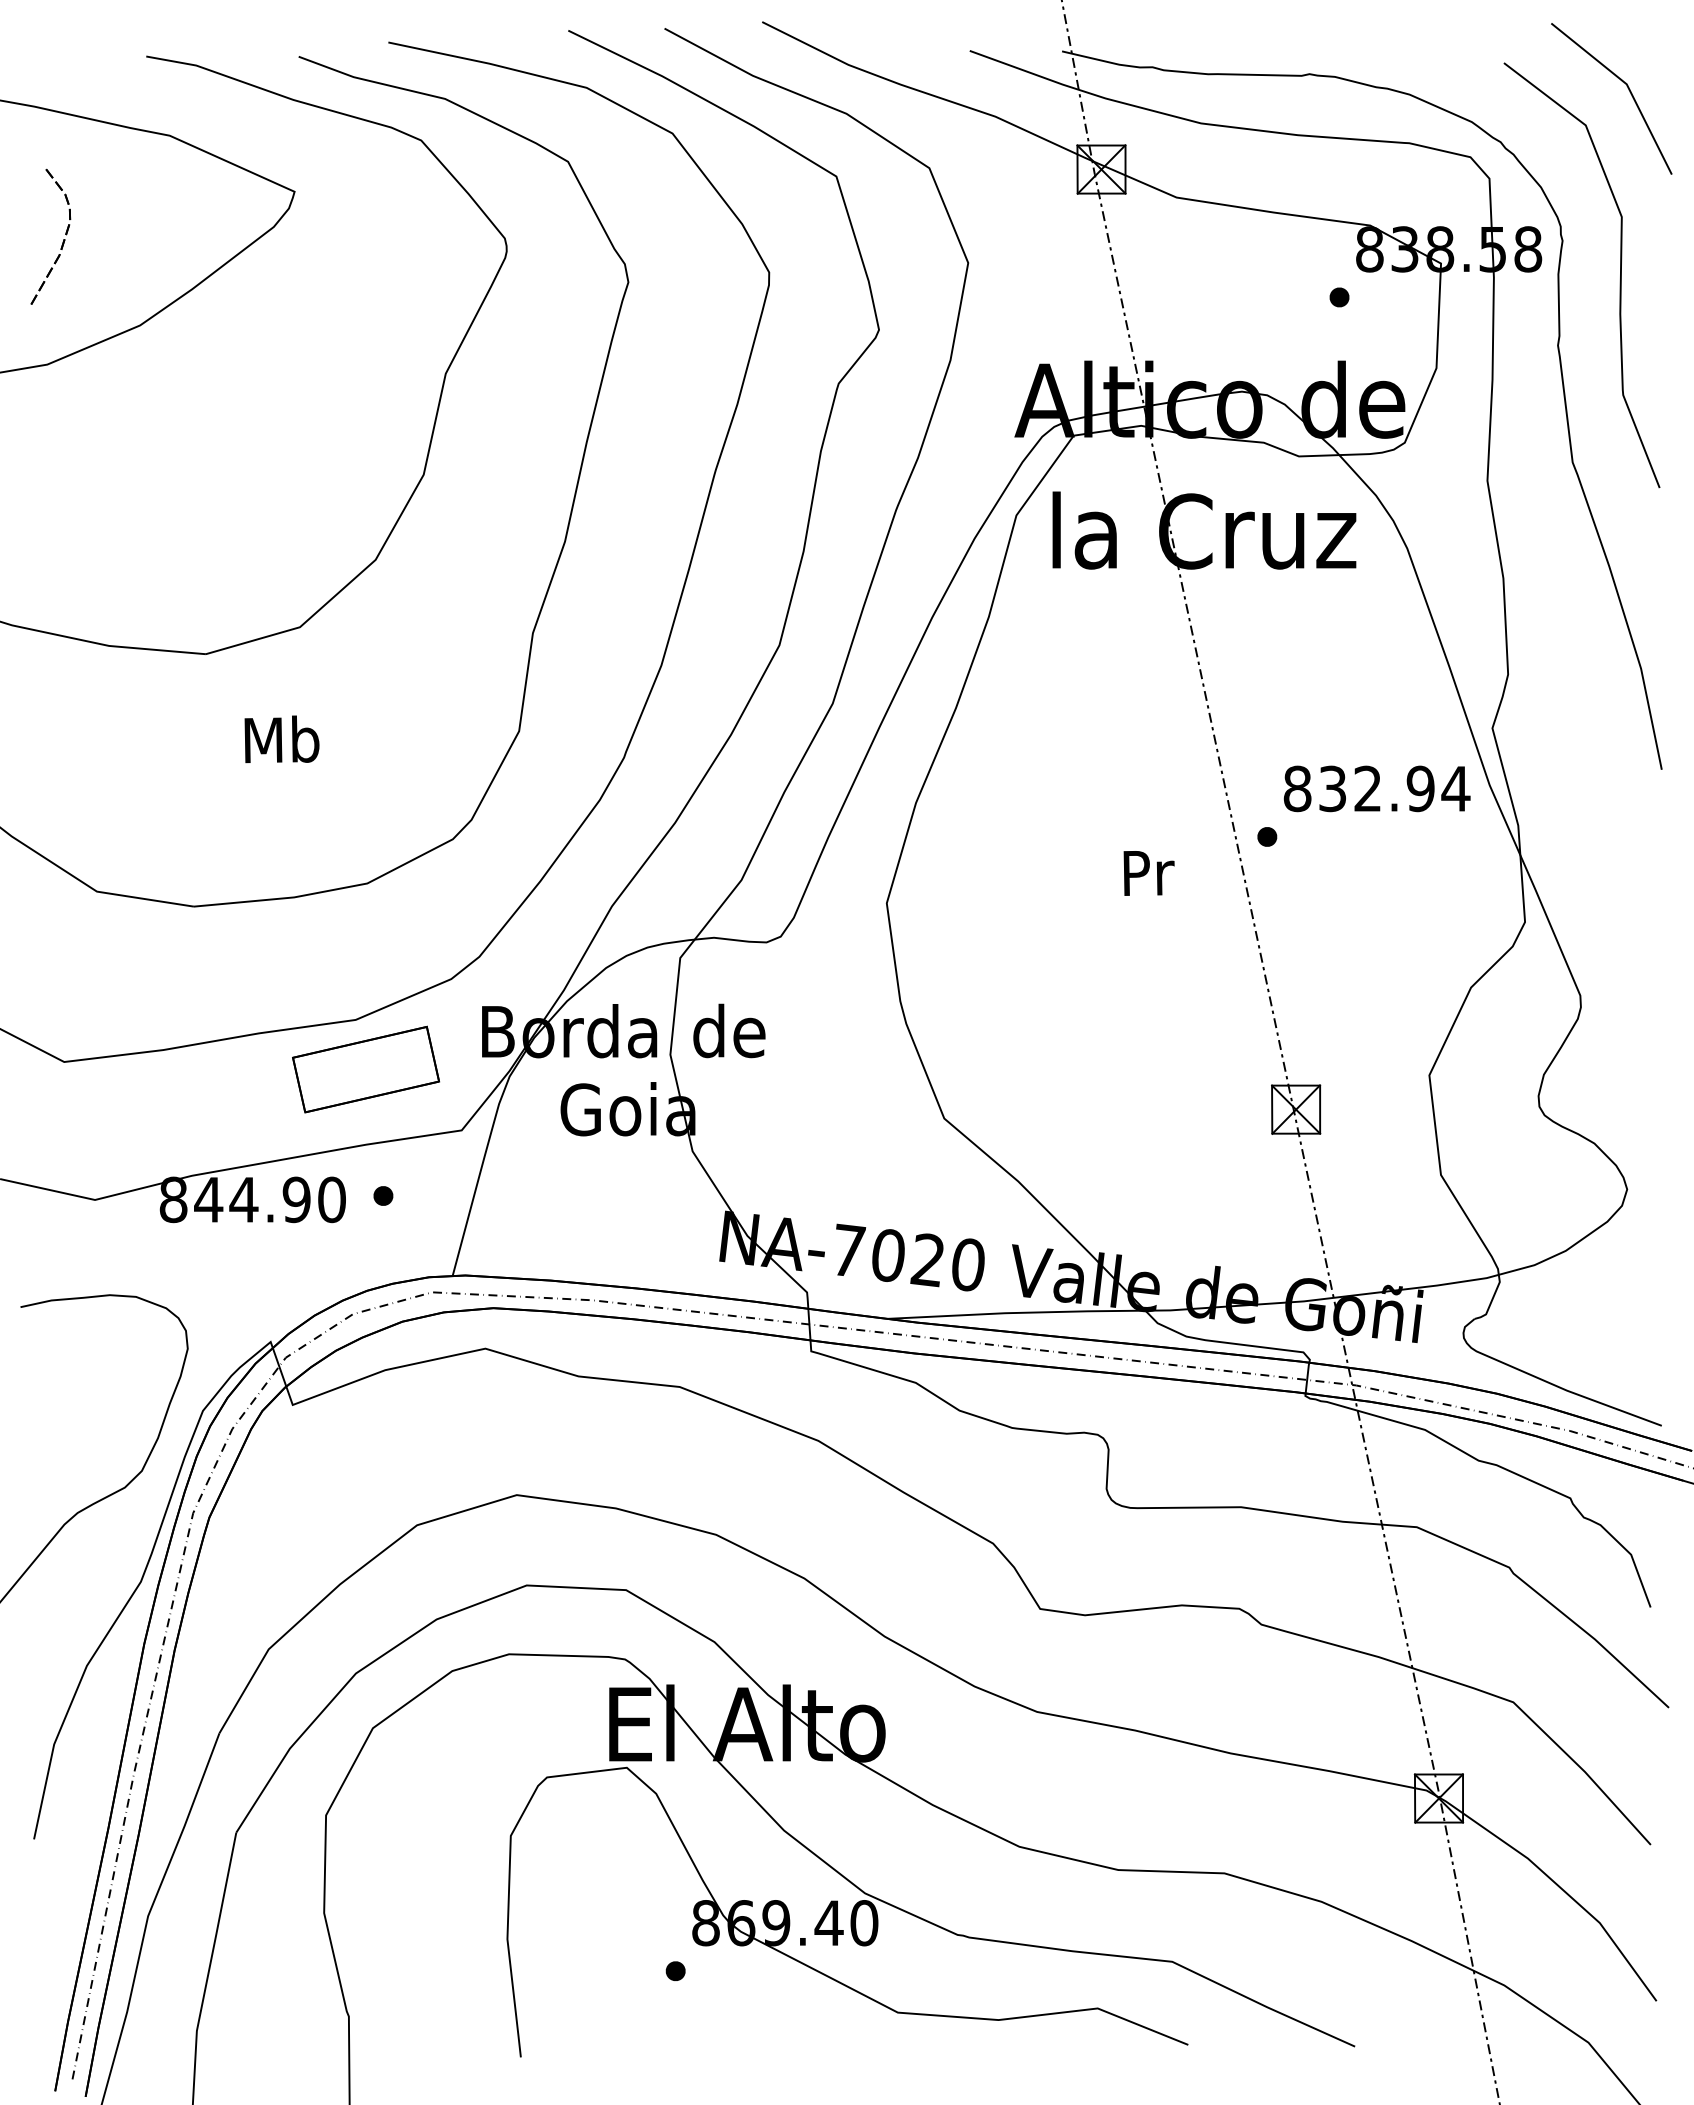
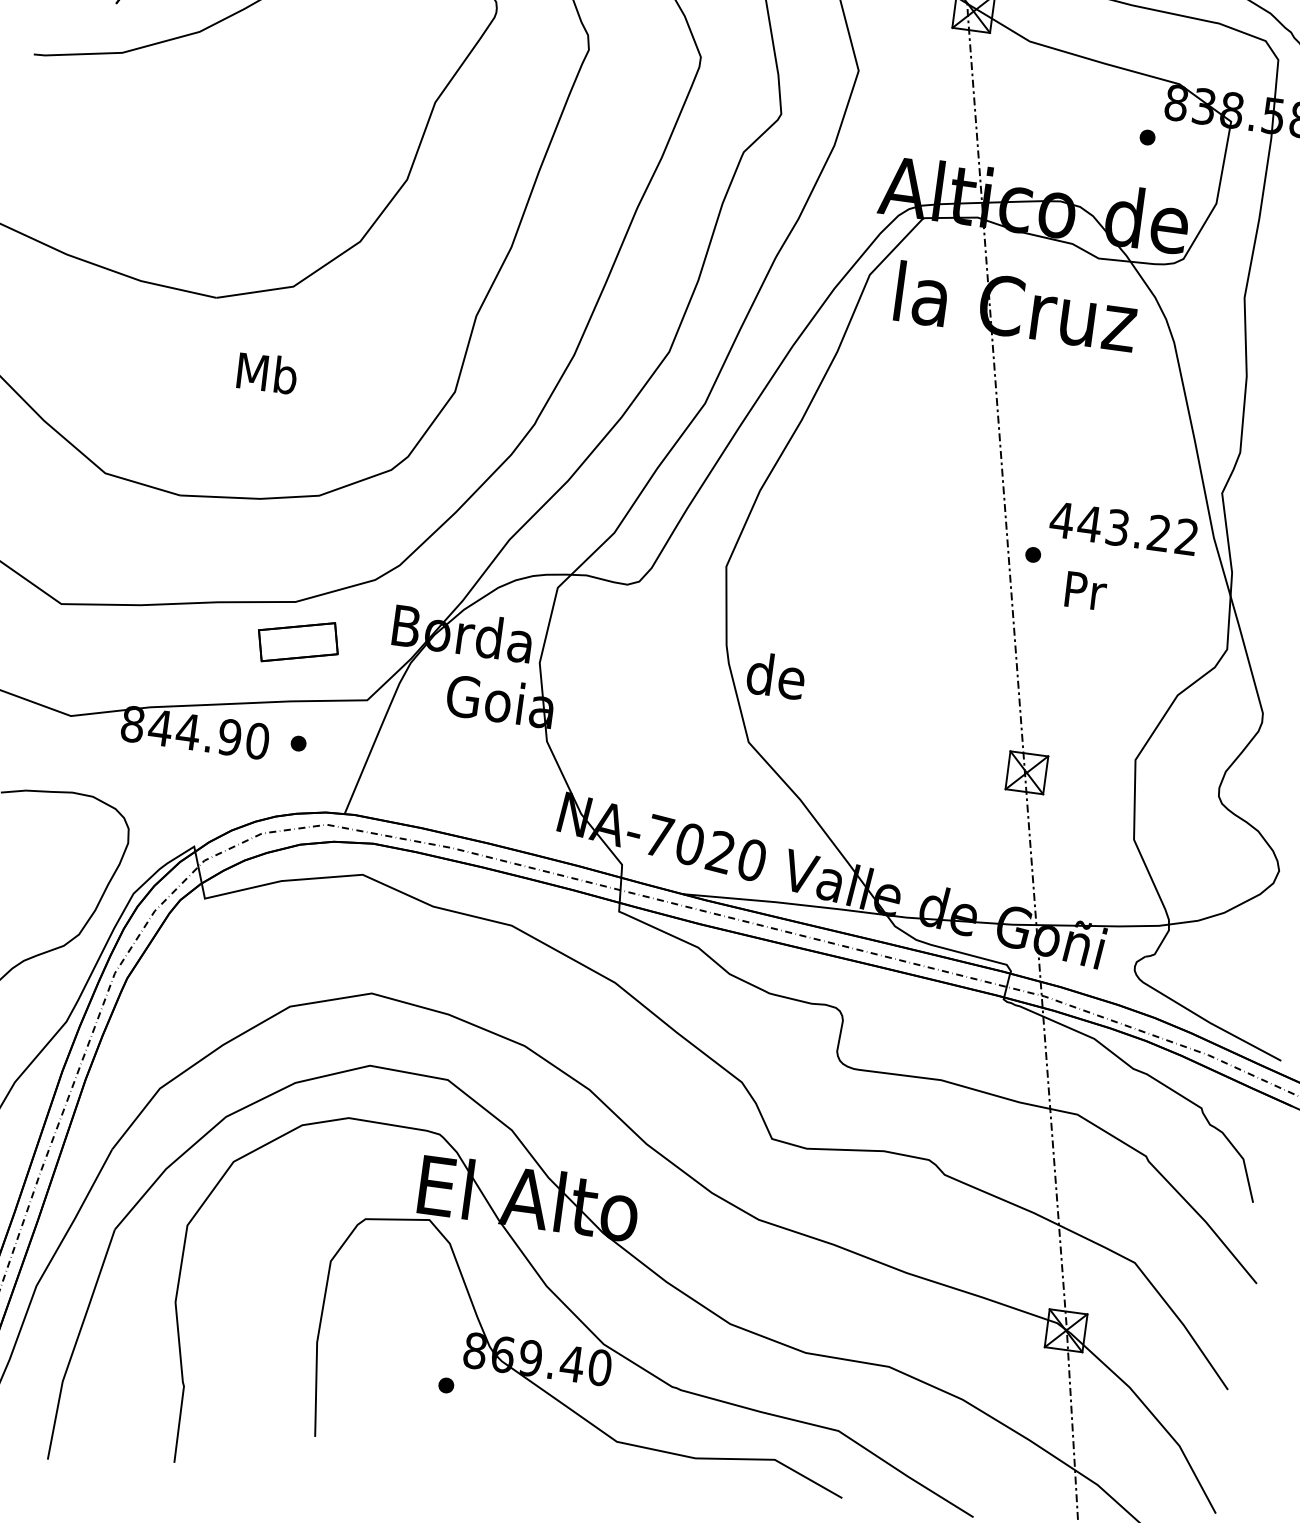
text: (1376, 788) -> (1124, 528), 832.94 -> 443.22
text: (1148, 873) -> (1085, 591), moved
text: (729, 1030) -> (776, 675), moved
part: (365, 1069) -> (297, 642), size x0.7

